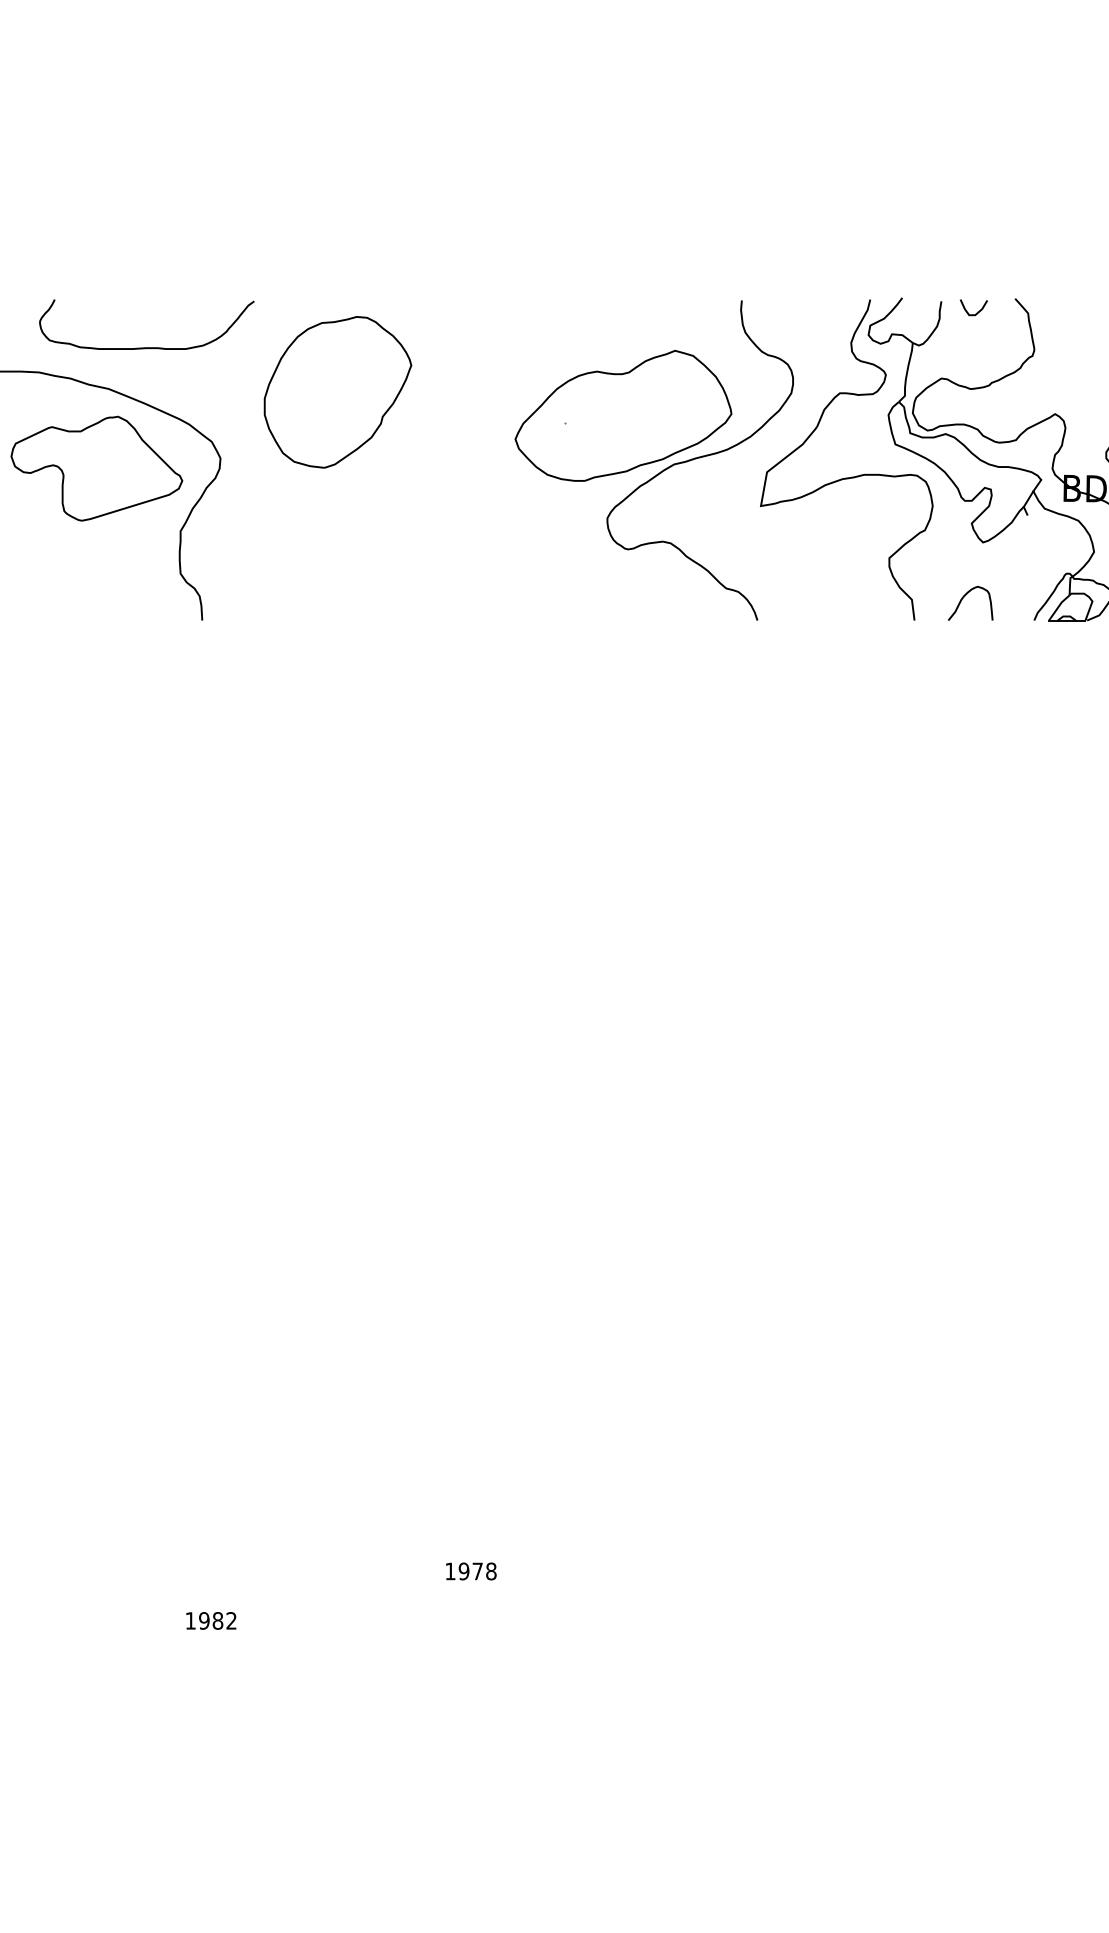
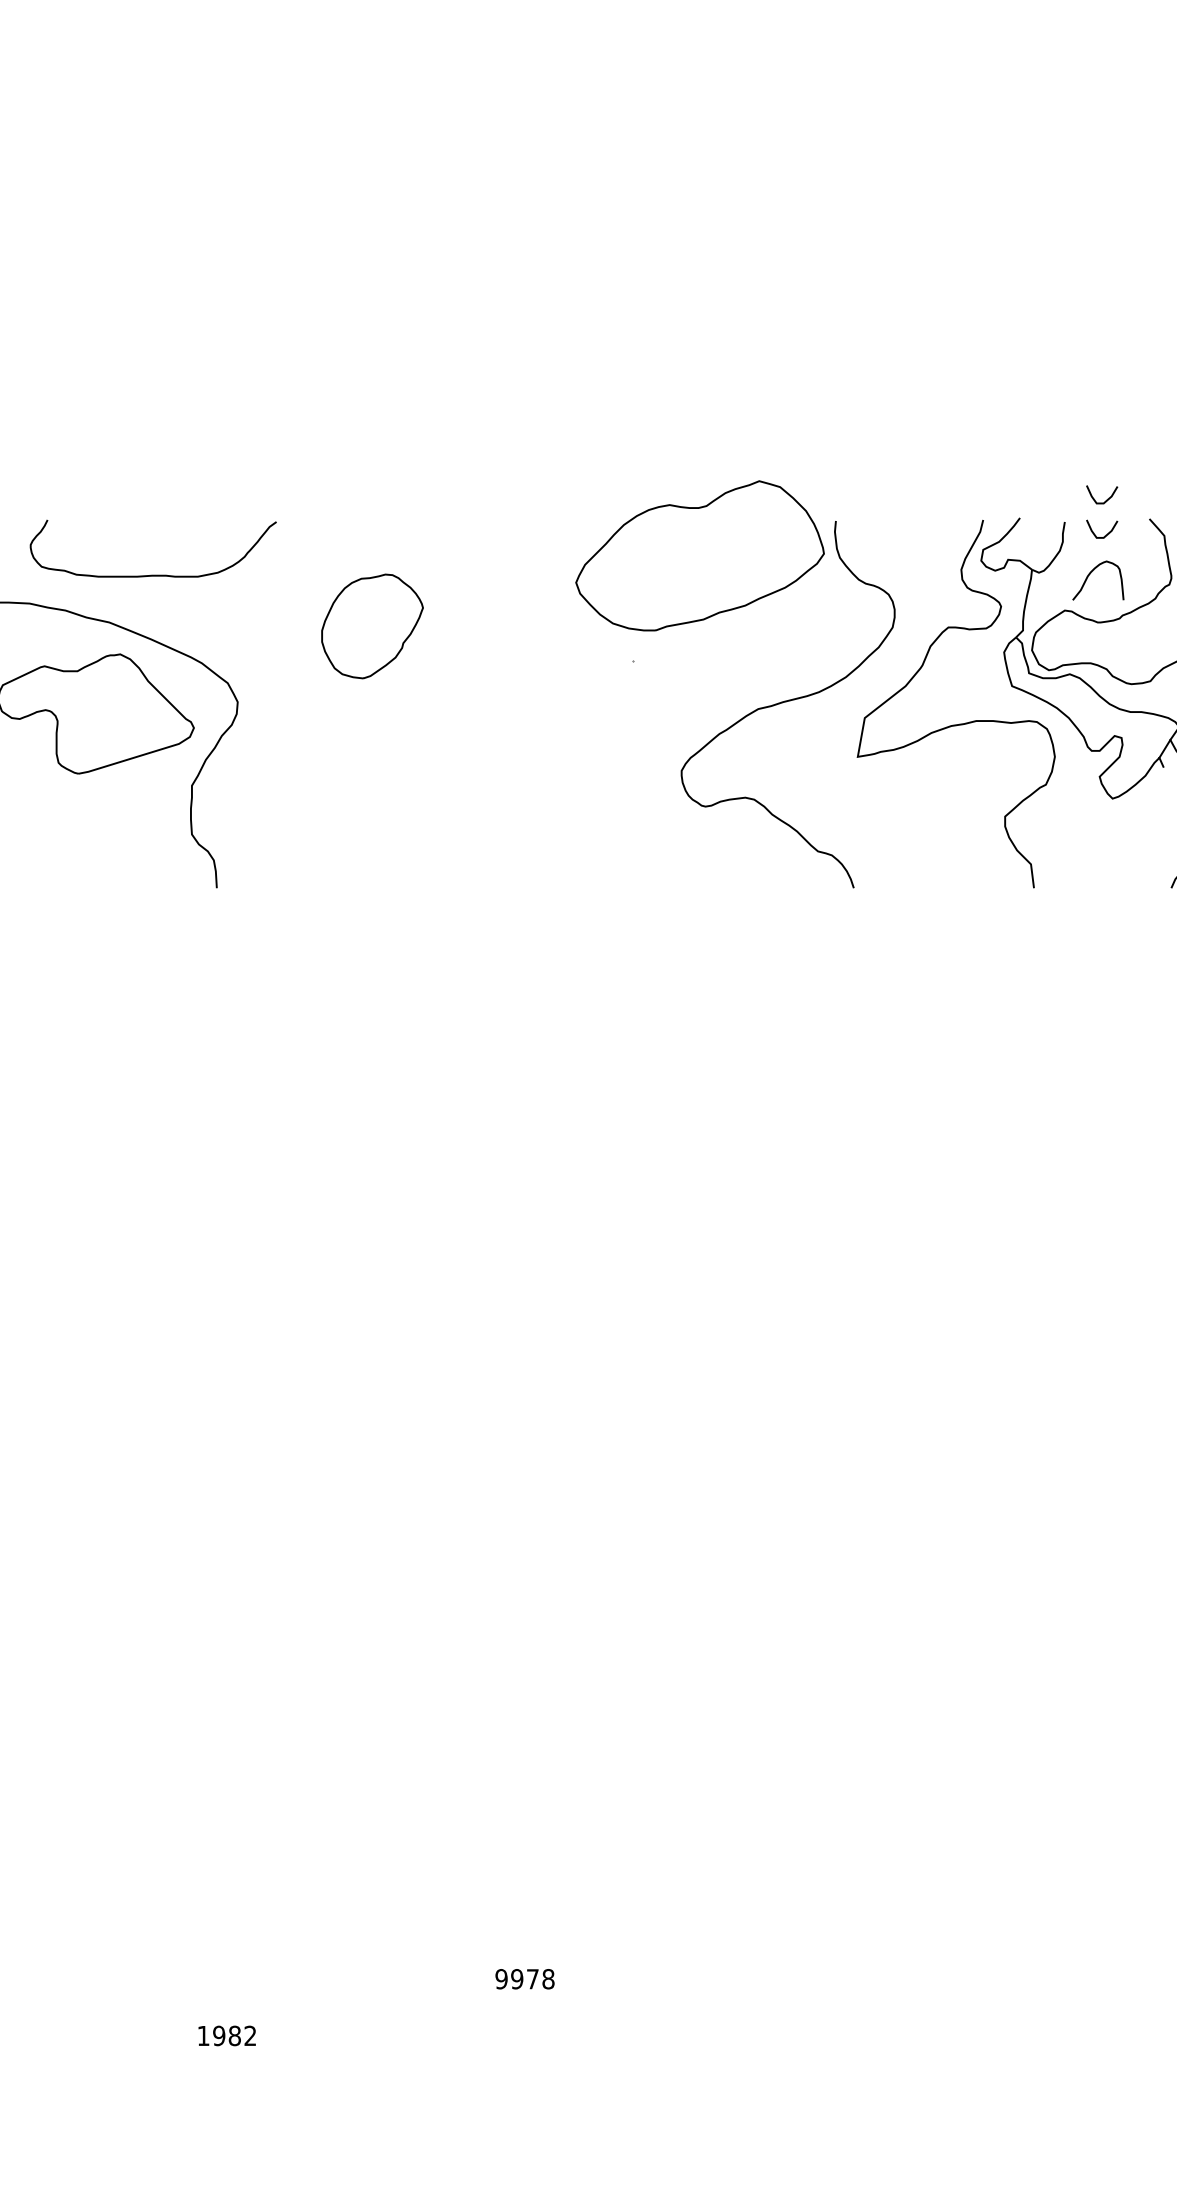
curve: (976, 282) -> (1105, 500), added
part: (337, 392) -> (371, 626), size x0.6
part: (623, 415) -> (700, 555), moved
curve: (965, 596) -> (1092, 572), moved
text: (450, 1571) -> (501, 1979), 1978 -> 9978

